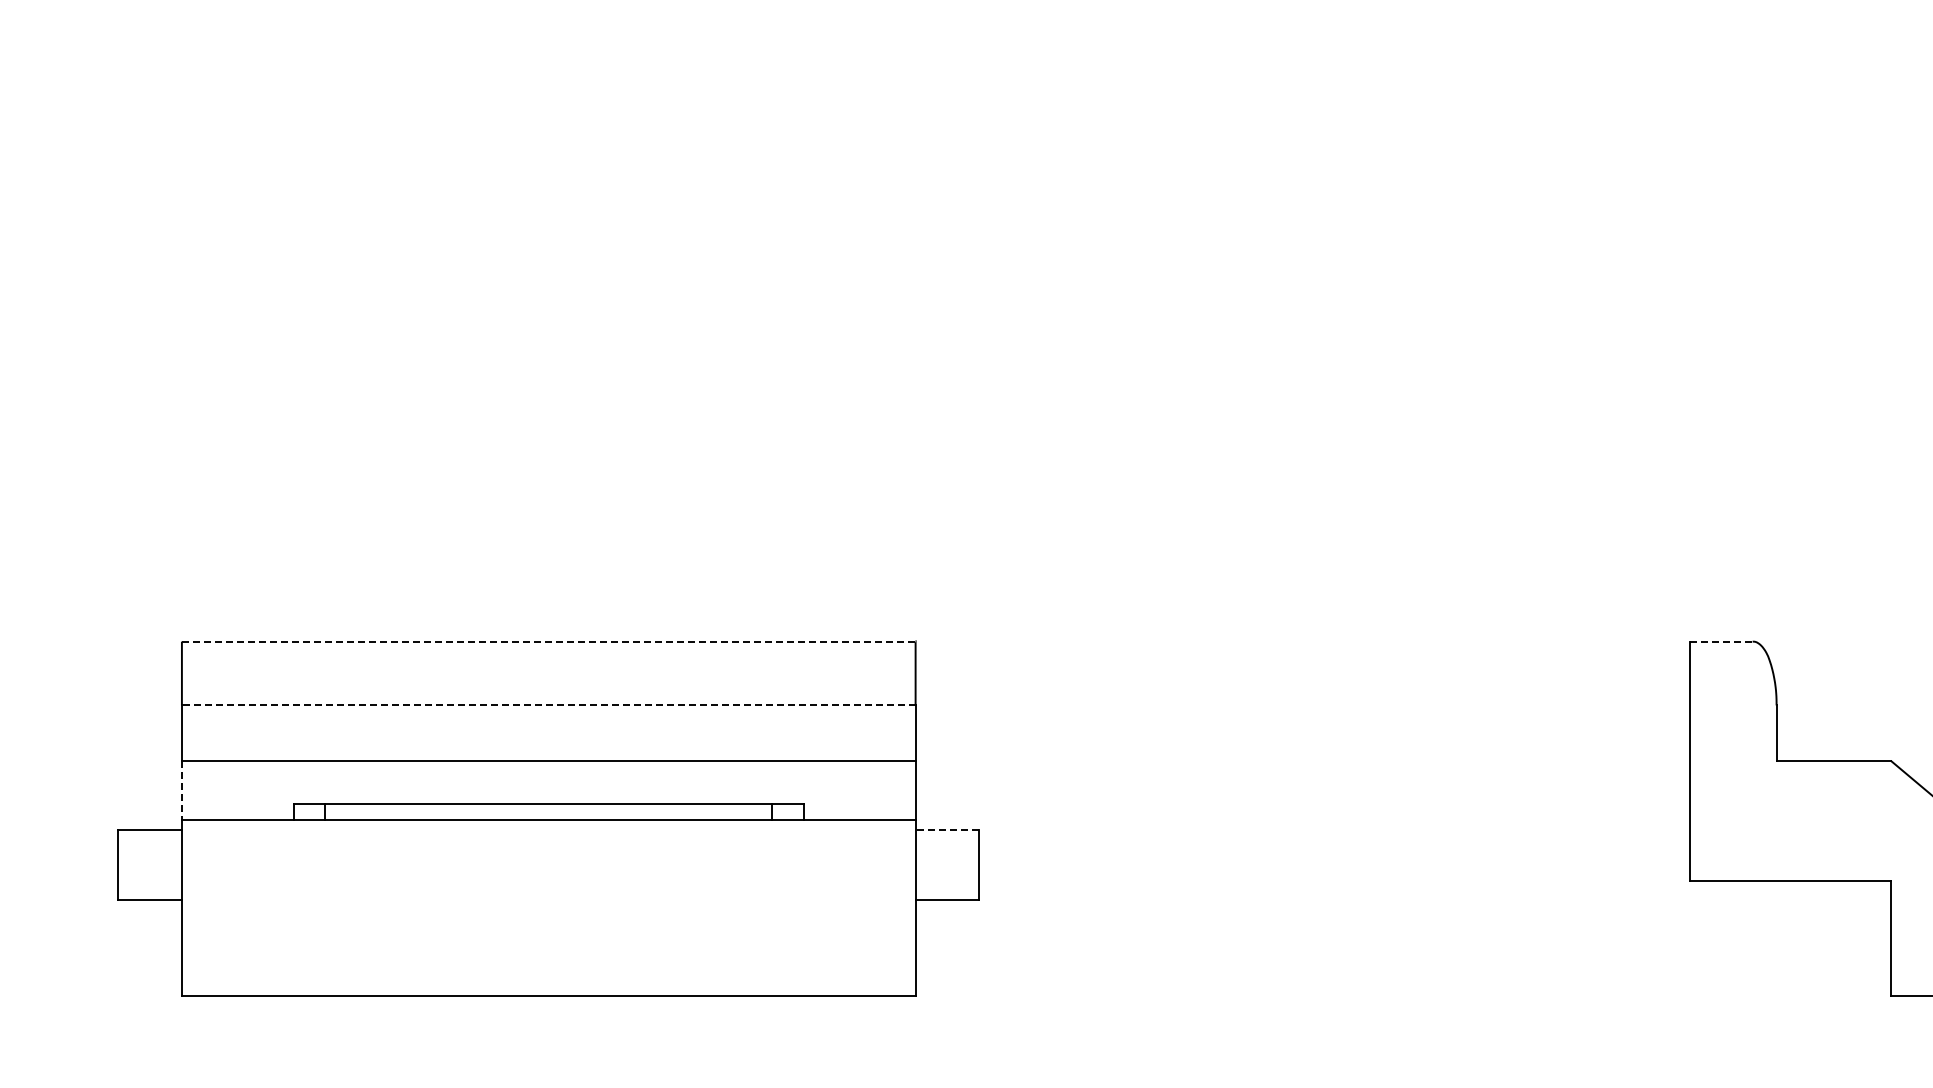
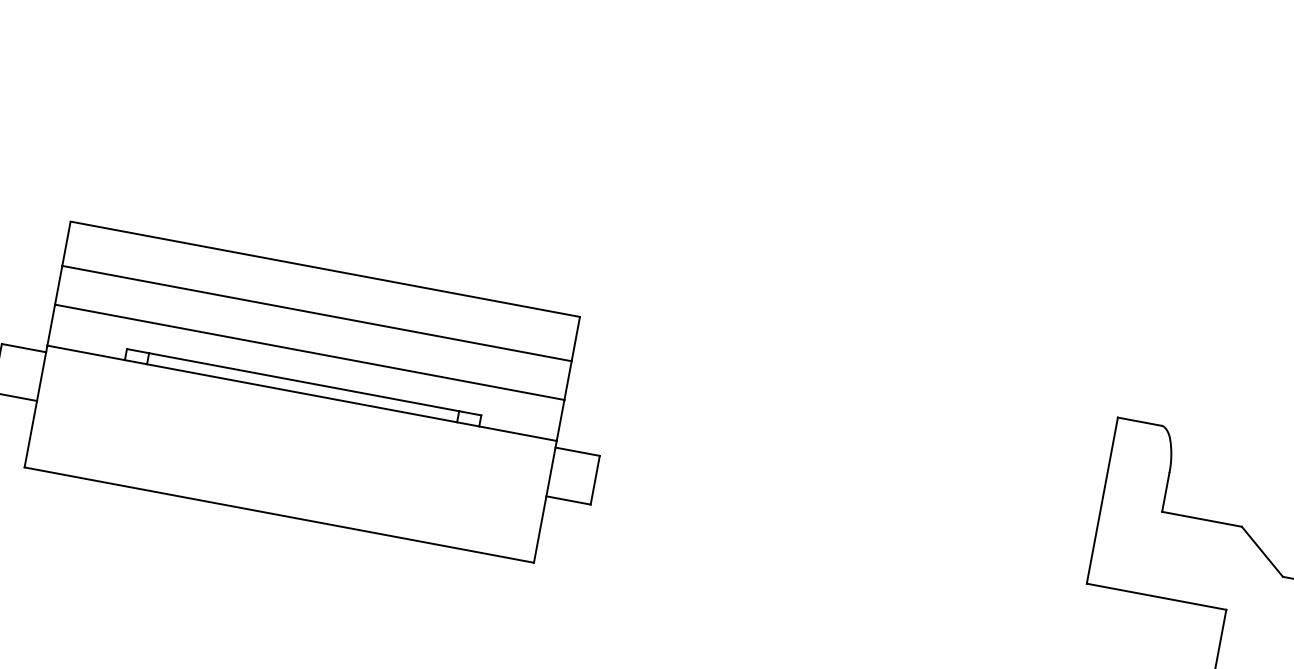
line: (548, 641) -> (325, 269), dashed -> solid
line: (1722, 641) -> (1140, 421), dashed -> solid
line: (548, 705) -> (316, 313), dashed -> solid
line: (181, 790) -> (50, 324), dashed -> solid
line: (947, 829) -> (577, 451), dashed -> solid

